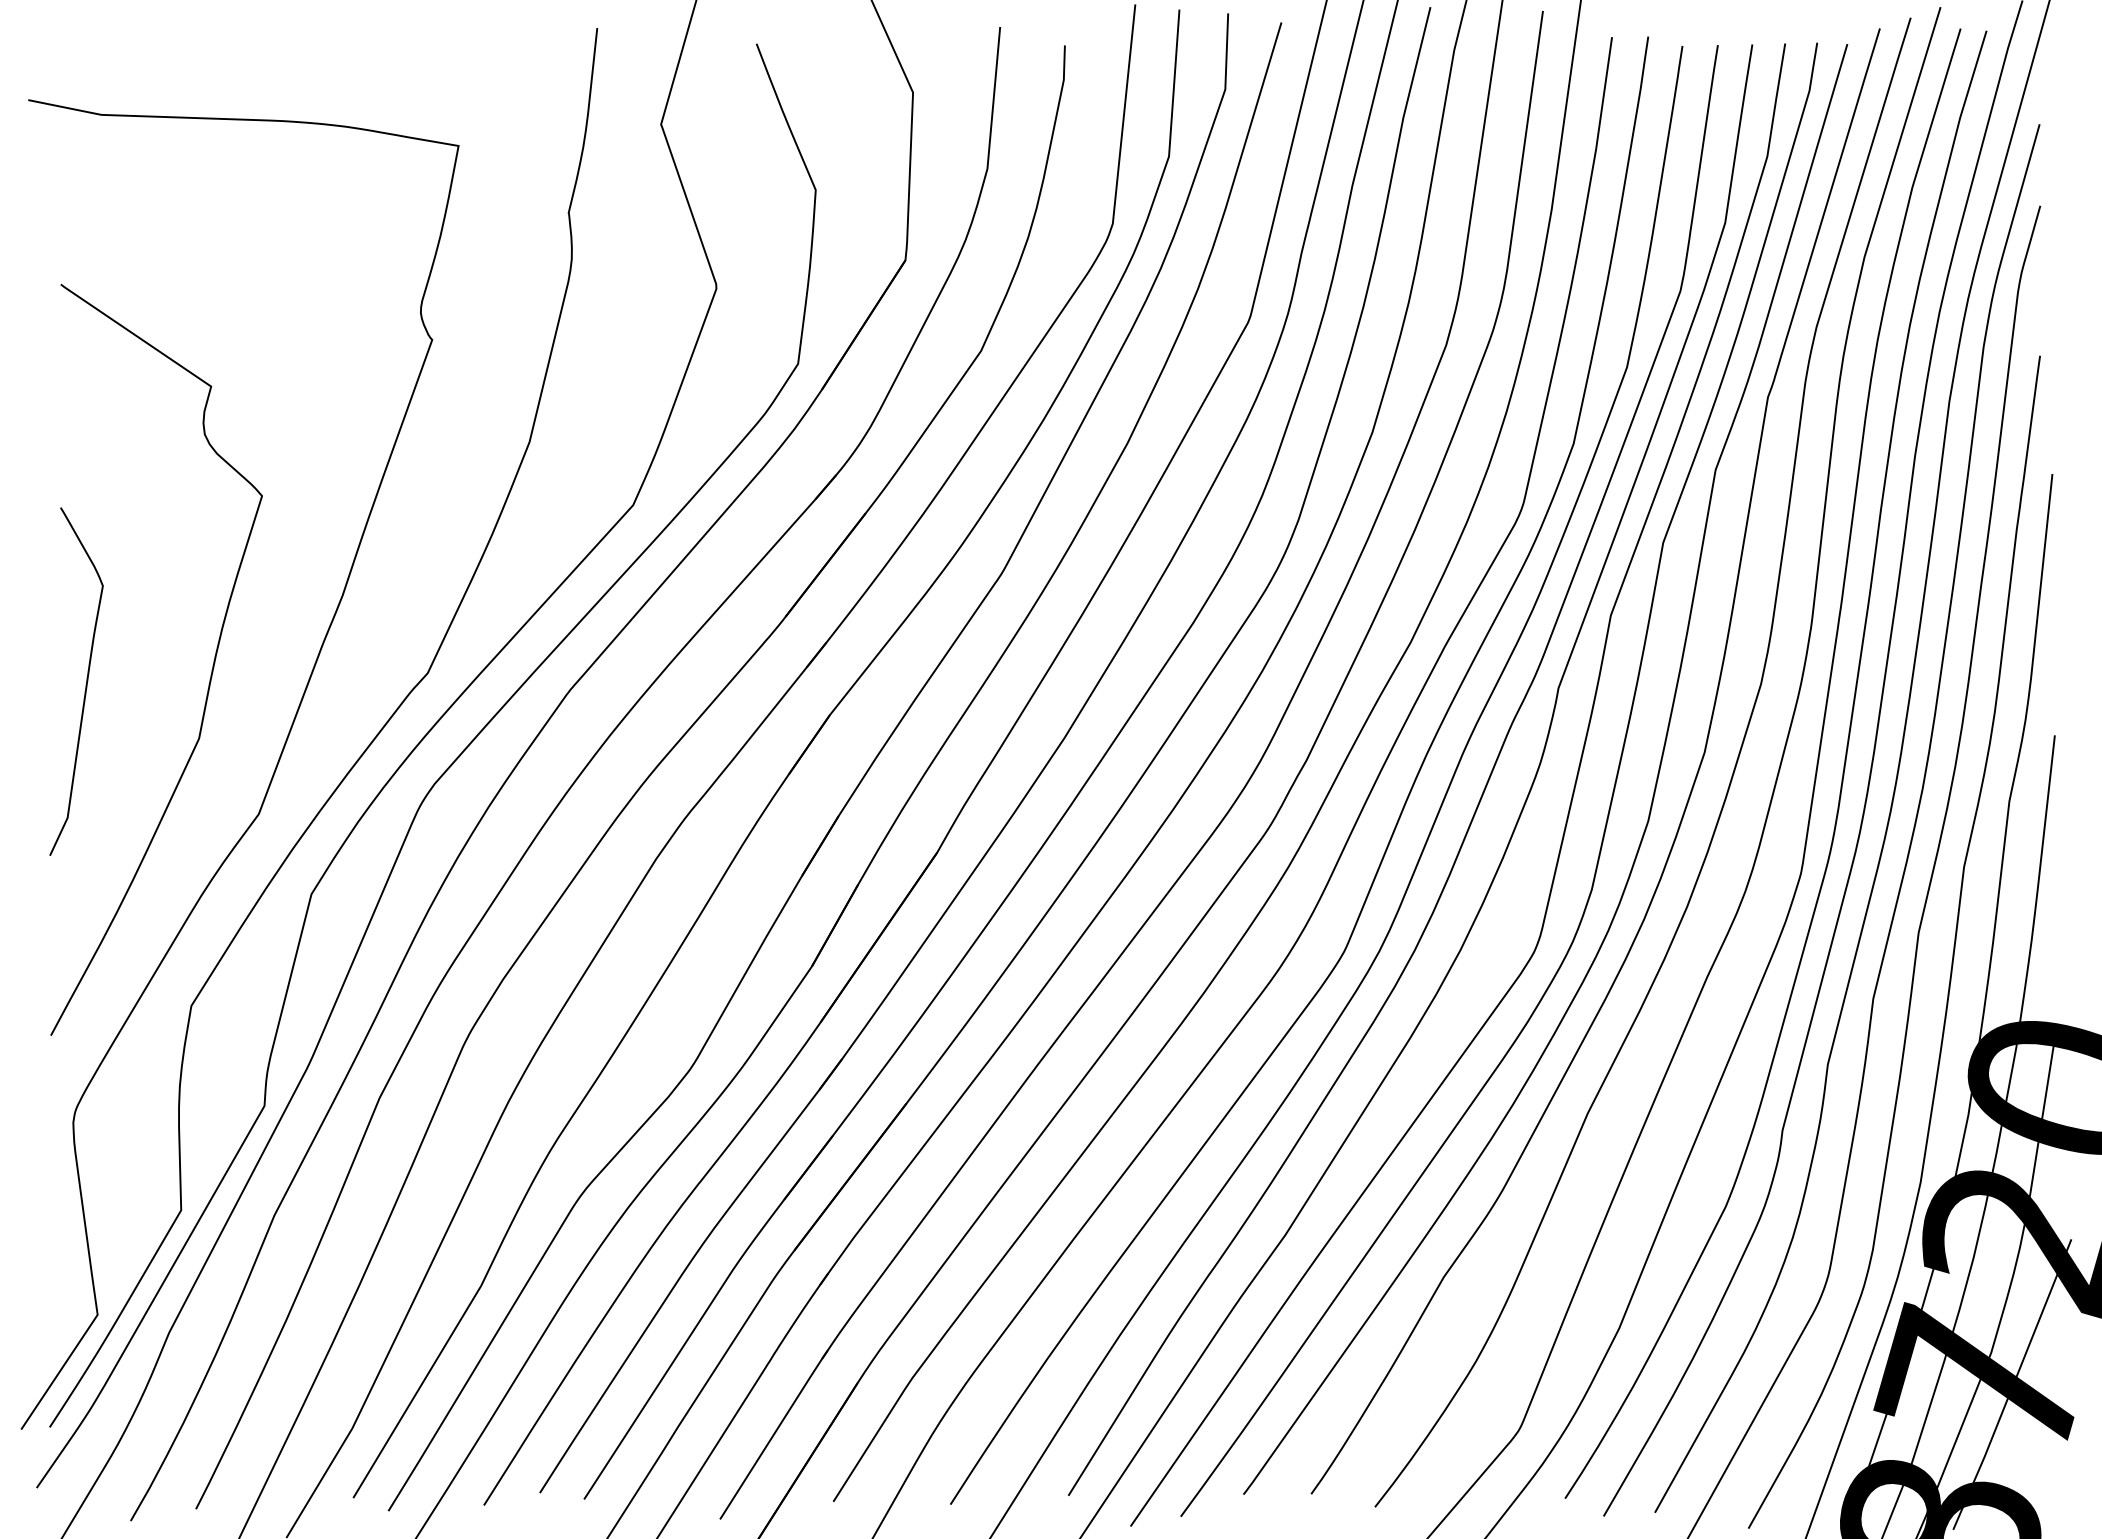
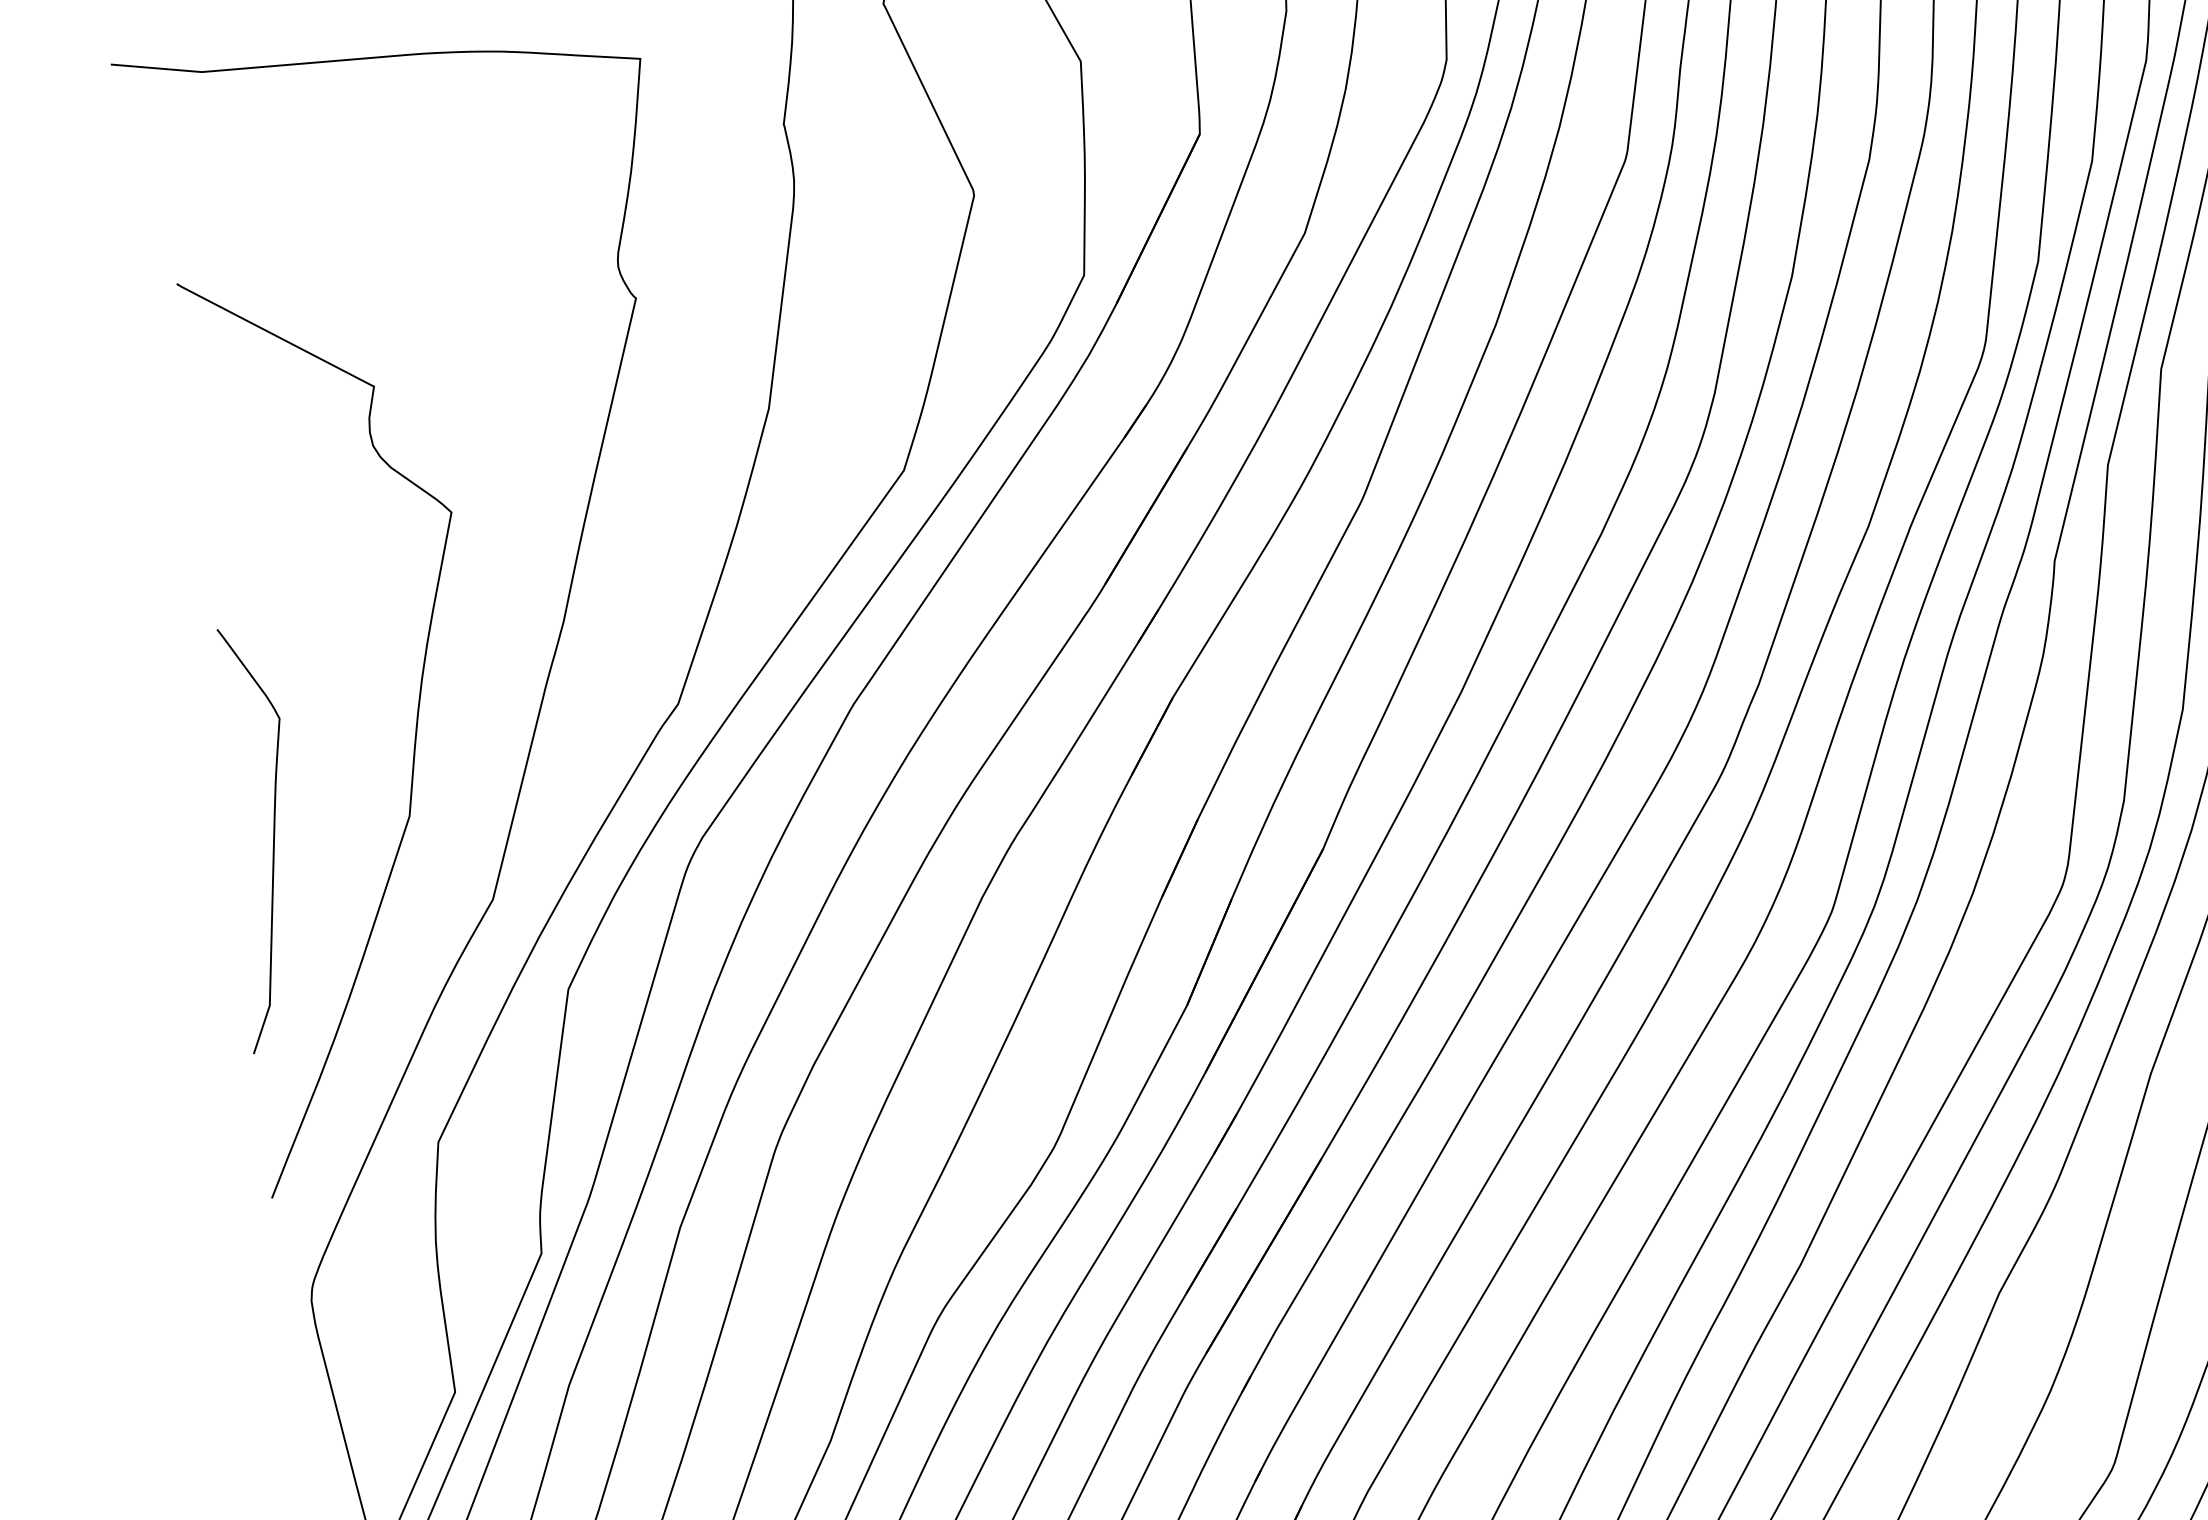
curve: (85, 684) -> (272, 840), moved

